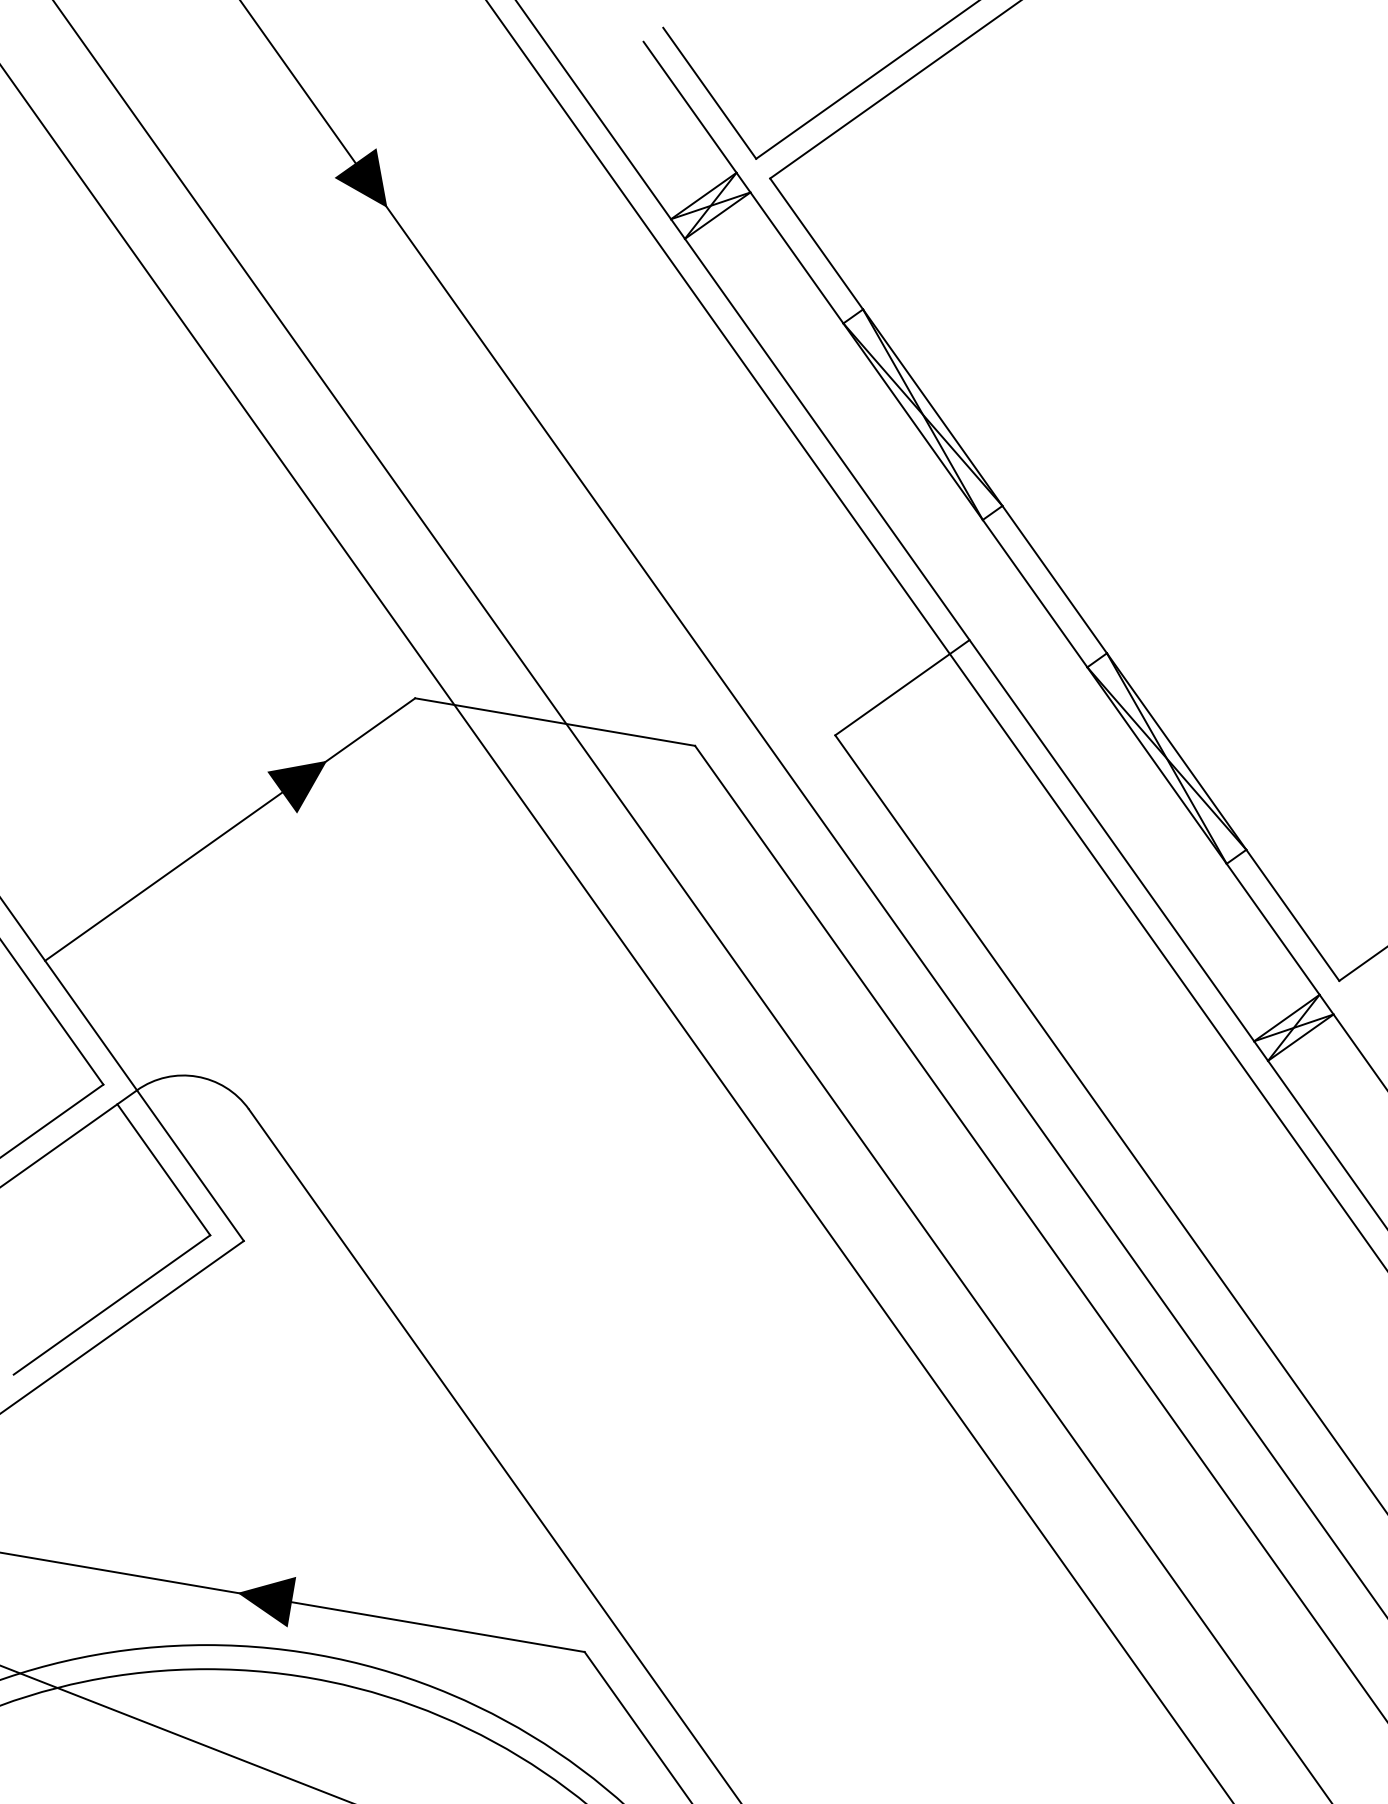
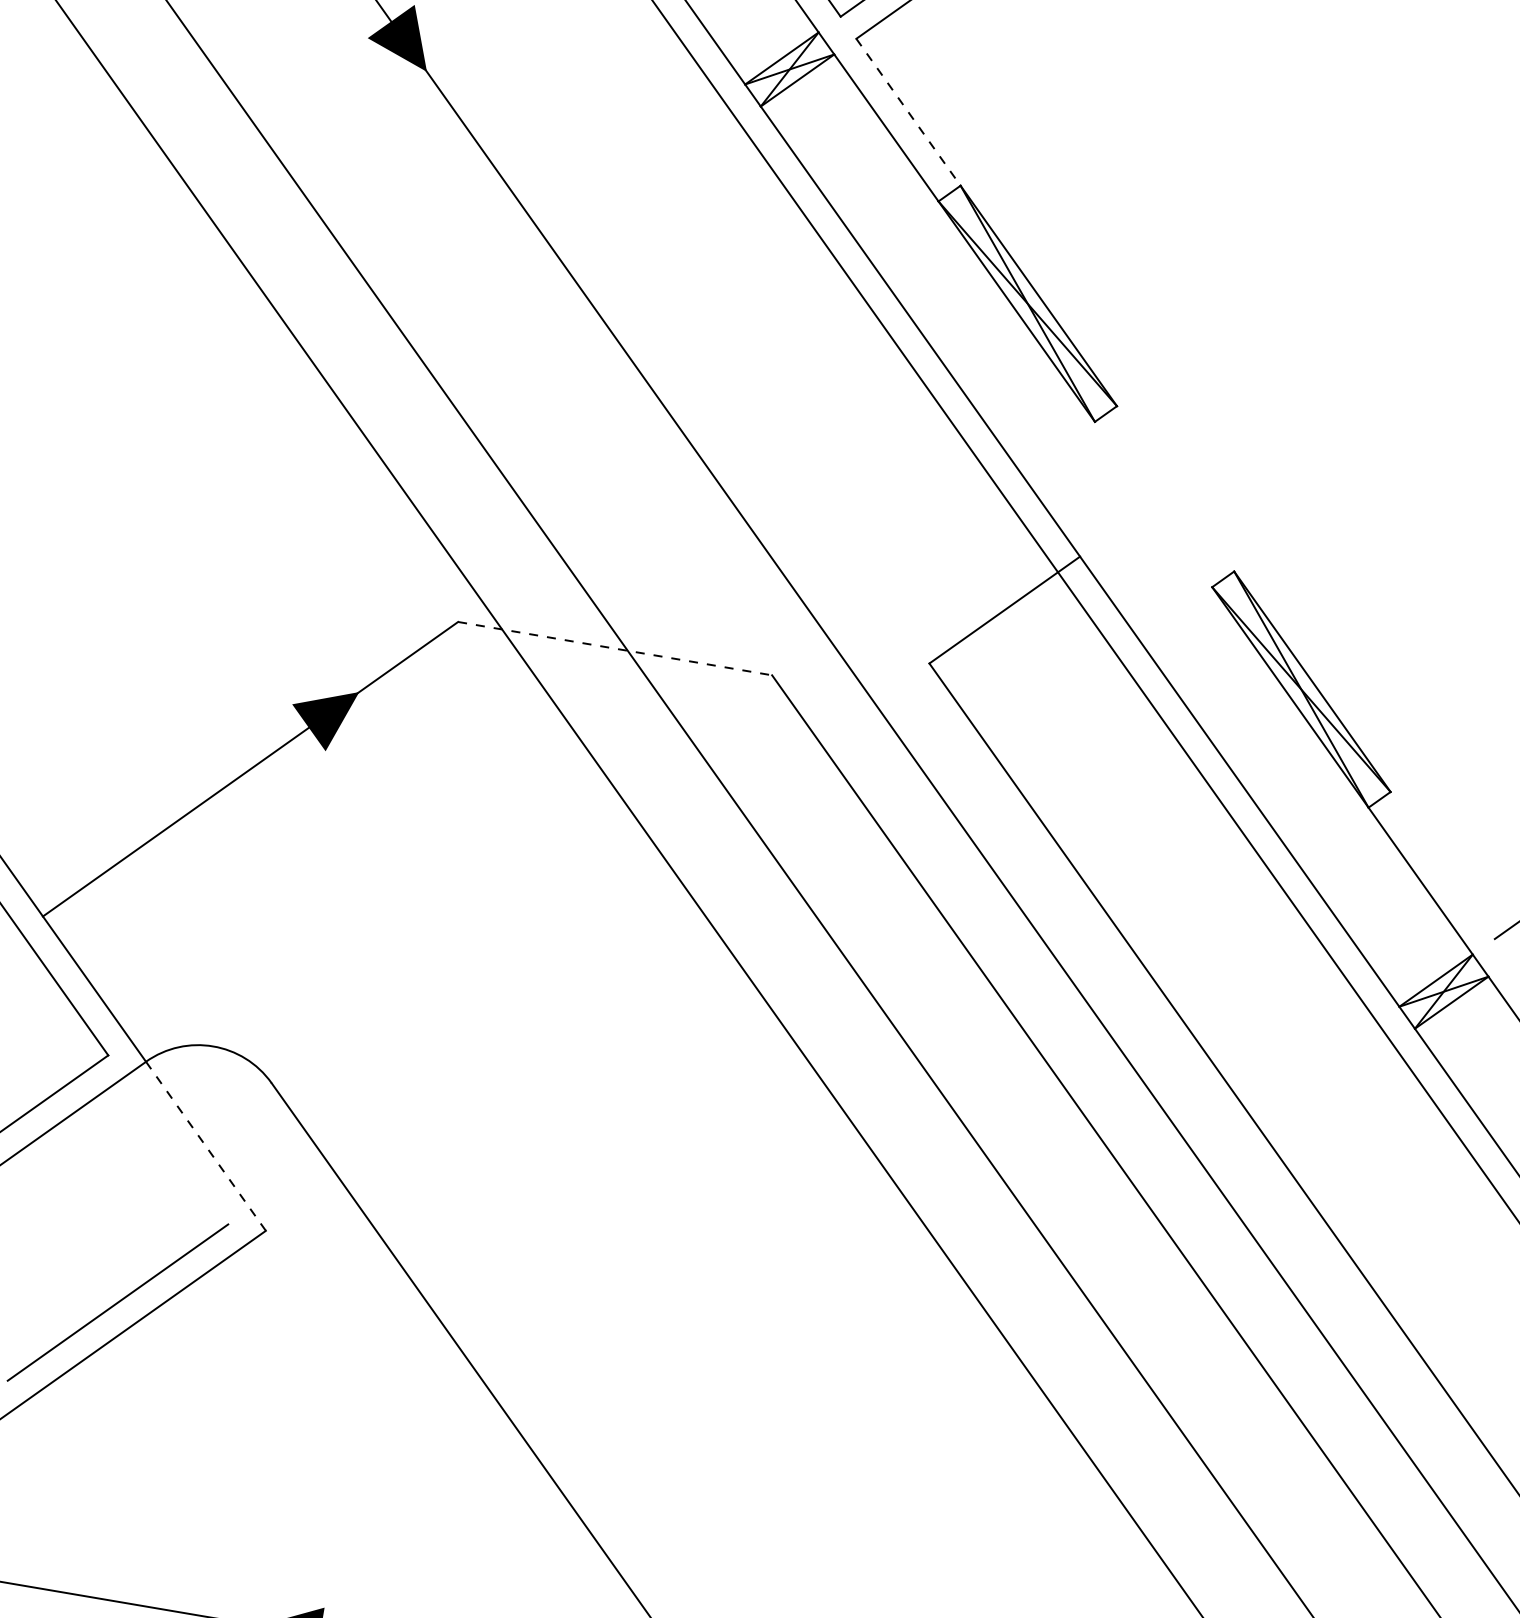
line: (816, 244) -> (908, 112), solid -> dashed
line: (1054, 579) -> (1175, 488), removed
line: (1034, 593) -> (1152, 504), removed
line: (555, 722) -> (615, 649), solid -> dashed
line: (1292, 914) -> (1442, 864), removed
line: (190, 1166) -> (206, 1147), solid -> dashed
line: (163, 1169) -> (175, 1150), removed

